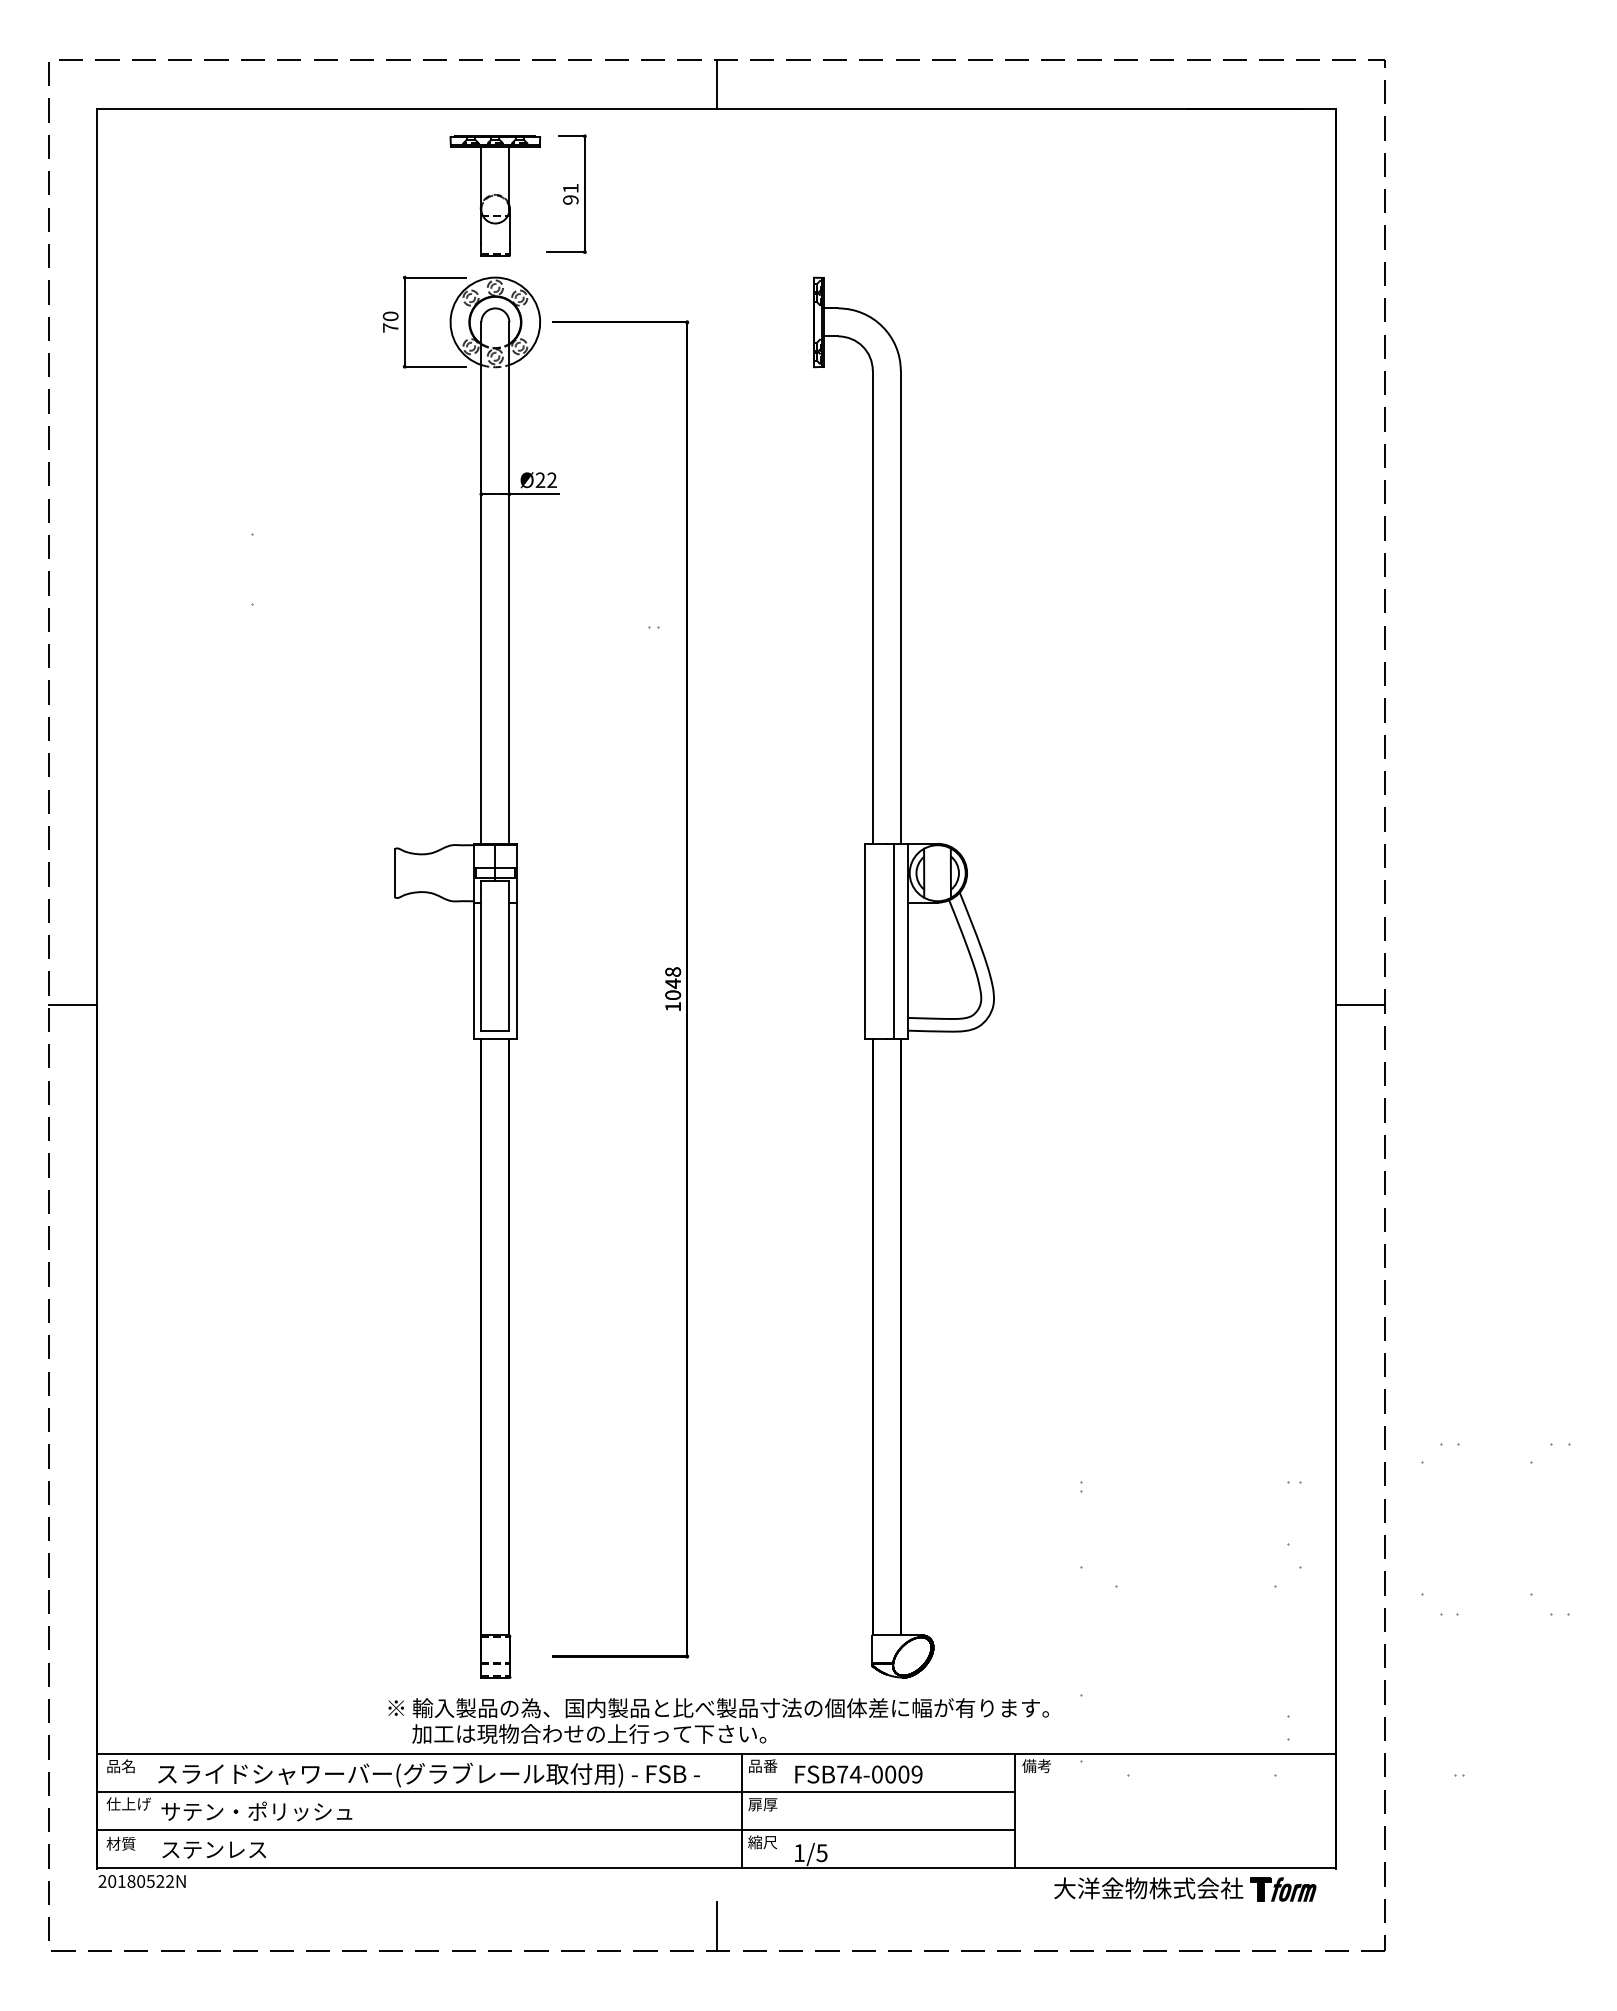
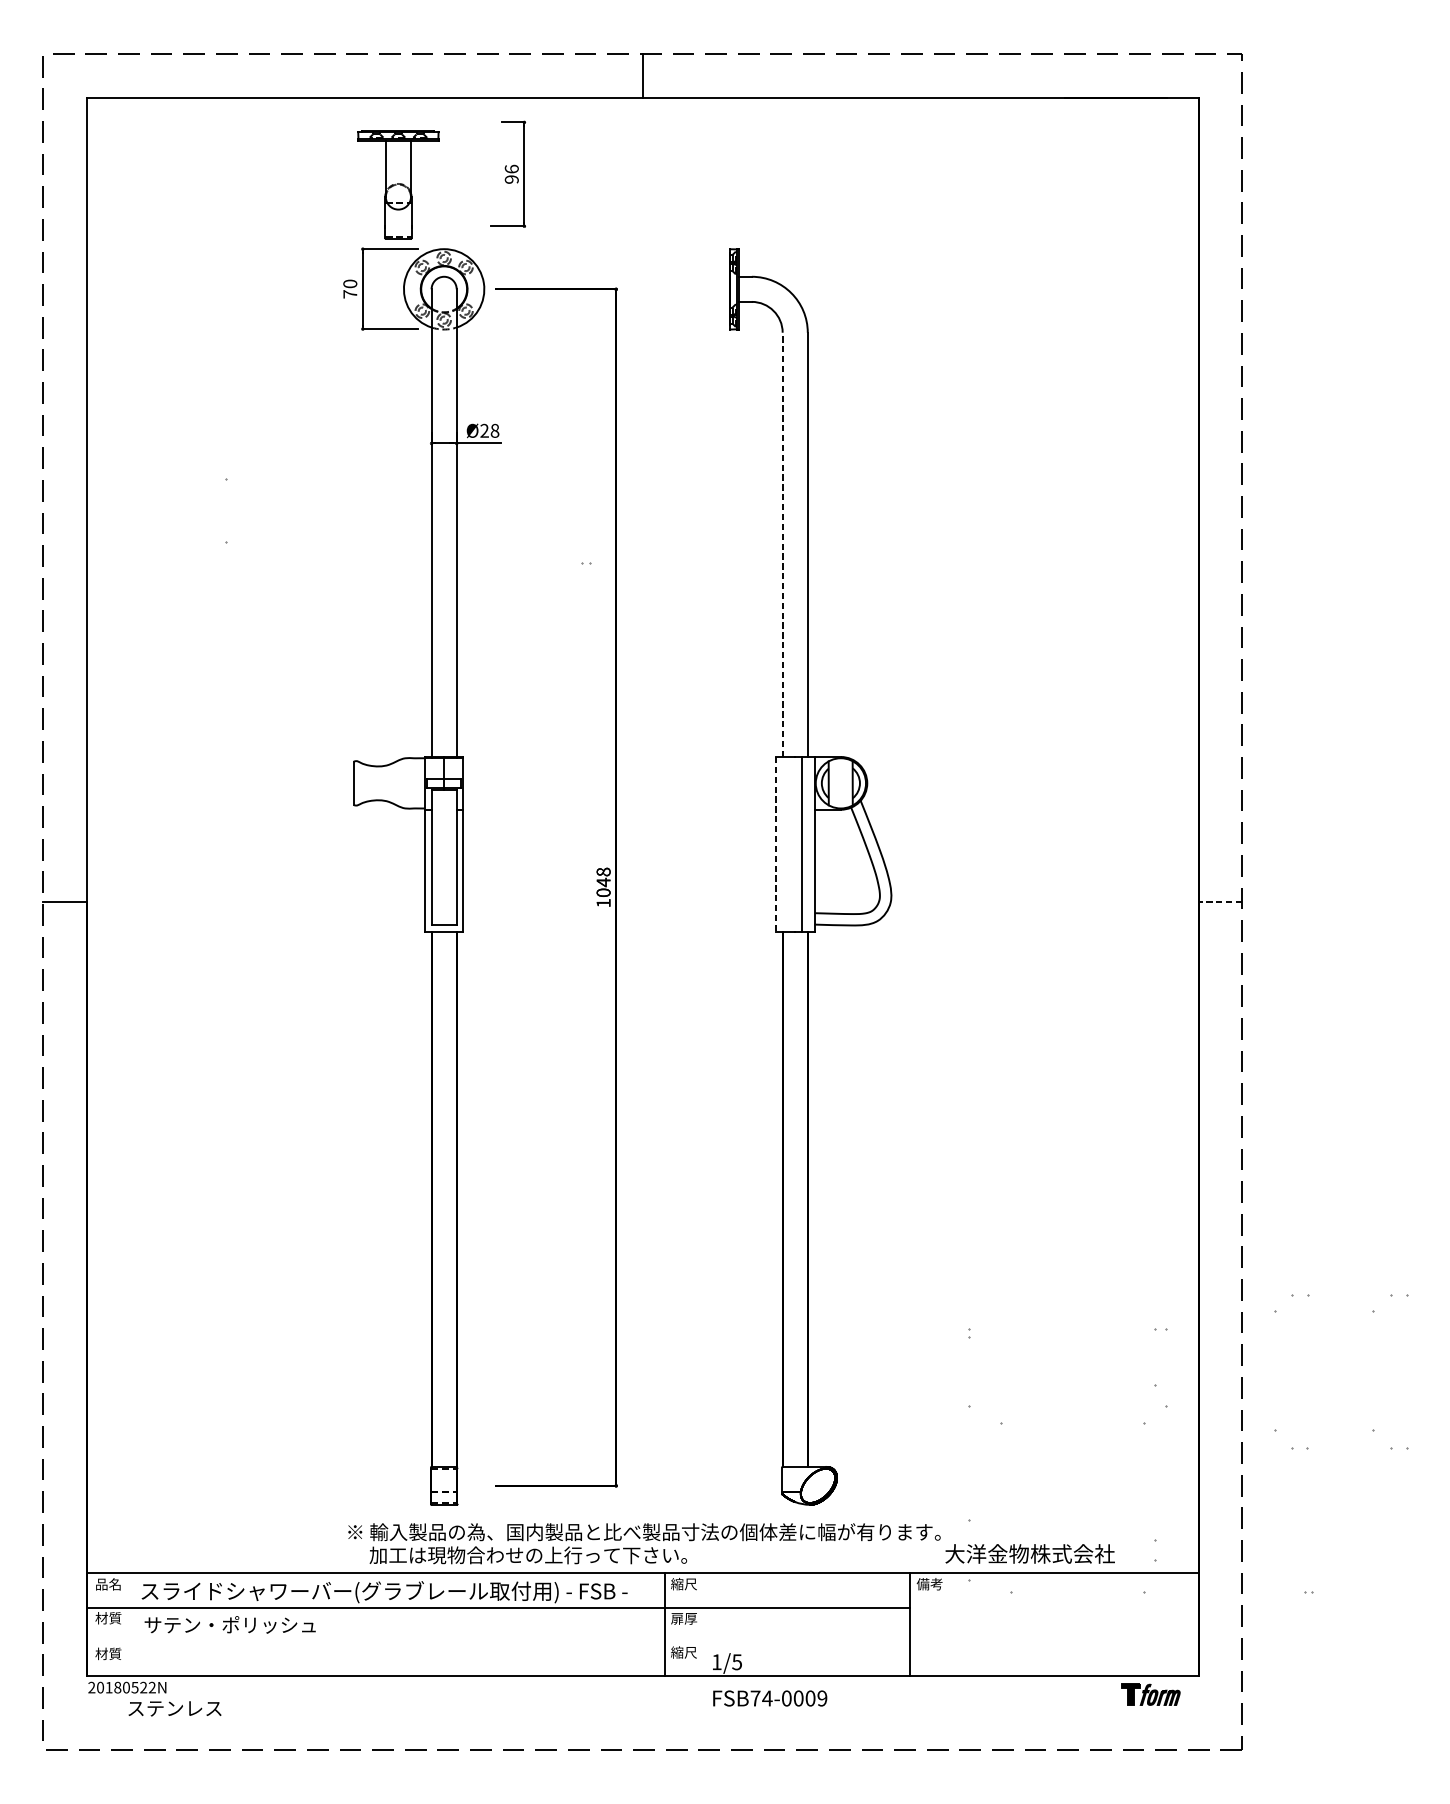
text: (570, 187) -> (511, 168), 91 -> 96
part: (495, 195) -> (398, 184), moved
text: (551, 480) -> (494, 431), Ø22 -> Ø28
line: (872, 607) -> (782, 545), solid -> dashed
line: (865, 941) -> (776, 844), solid -> dashed
line: (1360, 1005) -> (1220, 902), solid -> dashed
text: (762, 1765) -> (683, 1583), 品番 -> 縮尺
text: (858, 1774) -> (769, 1698), moved
text: (128, 1803) -> (115, 1617), 仕上げ -> 材質
line: (556, 1830) -> (498, 1641), removed
text: (213, 1849) -> (174, 1708), moved
text: (1148, 1888) -> (1029, 1554), moved
line: (716, 1925) -> (642, 1727), removed

